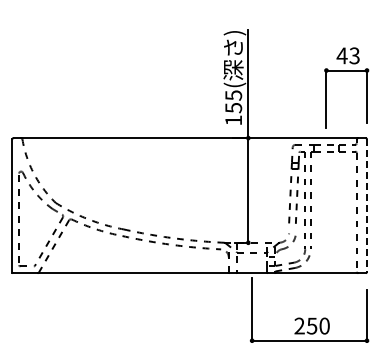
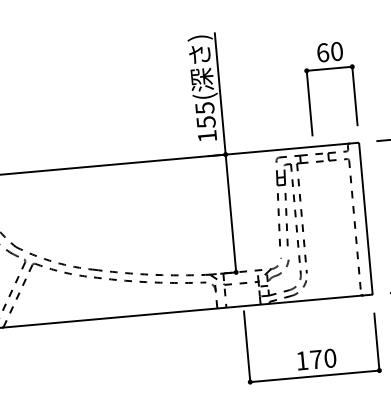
text: (347, 55) -> (328, 51), 43 -> 60
line: (366, 205) -> (365, 218), dashed -> solid
text: (305, 325) -> (308, 359), 250 -> 170

